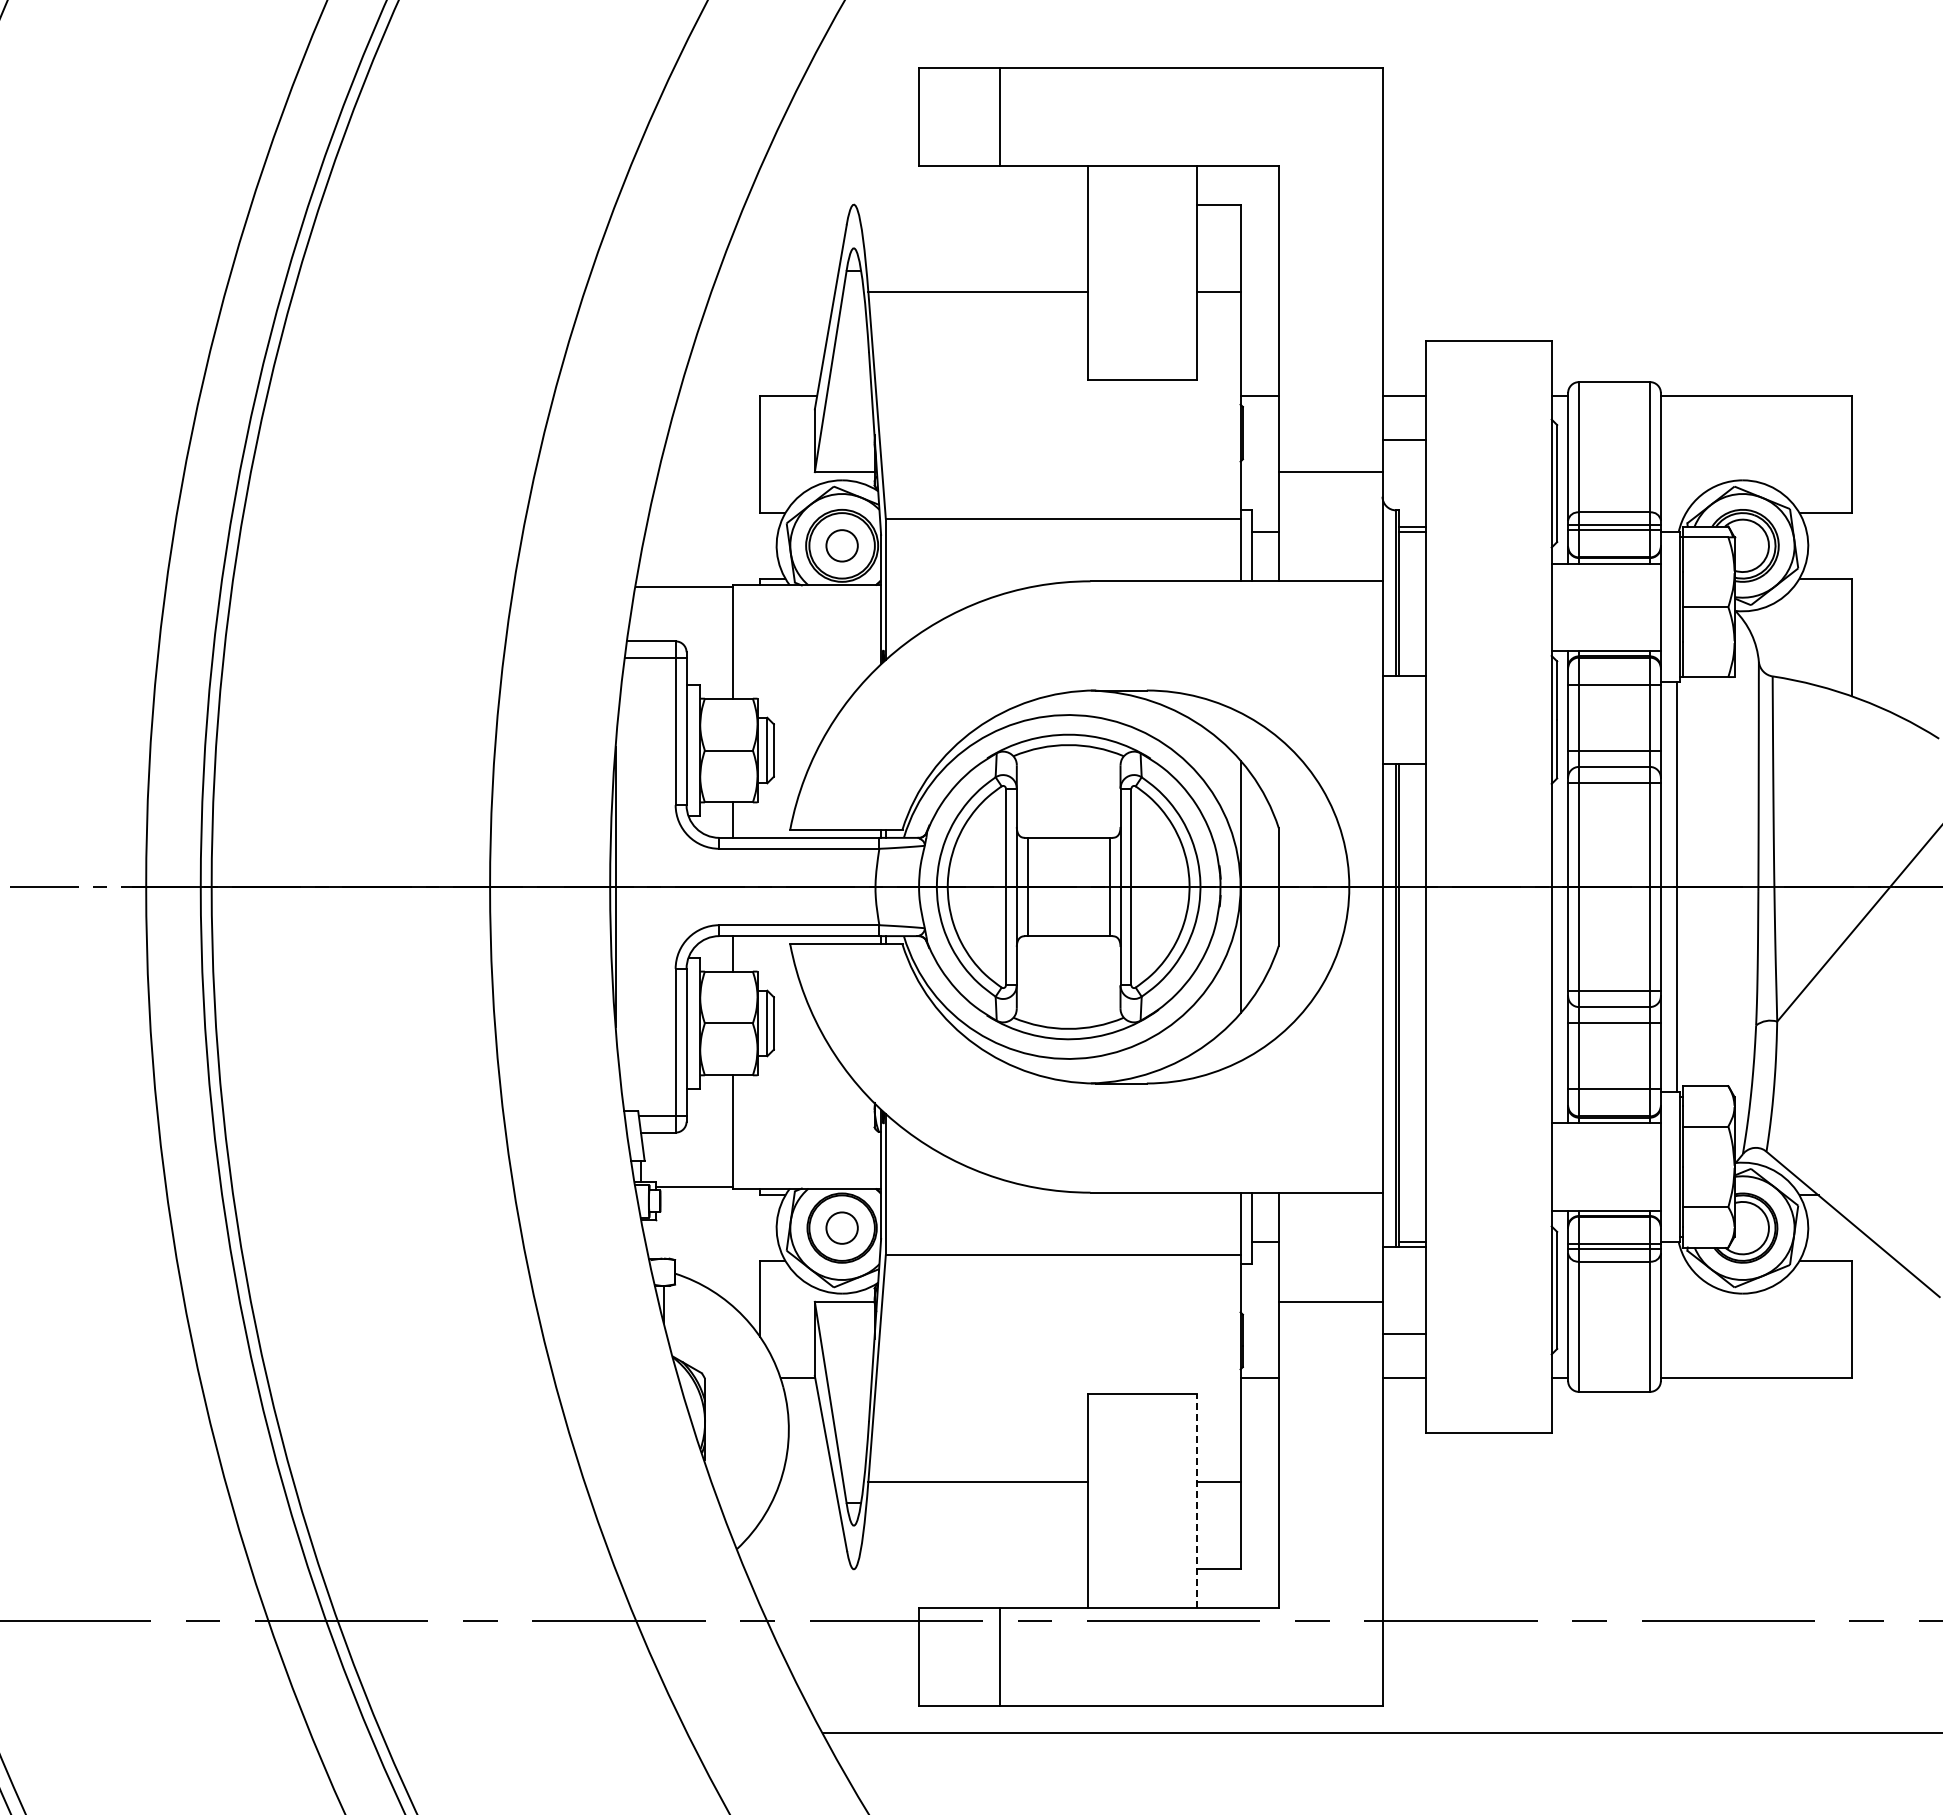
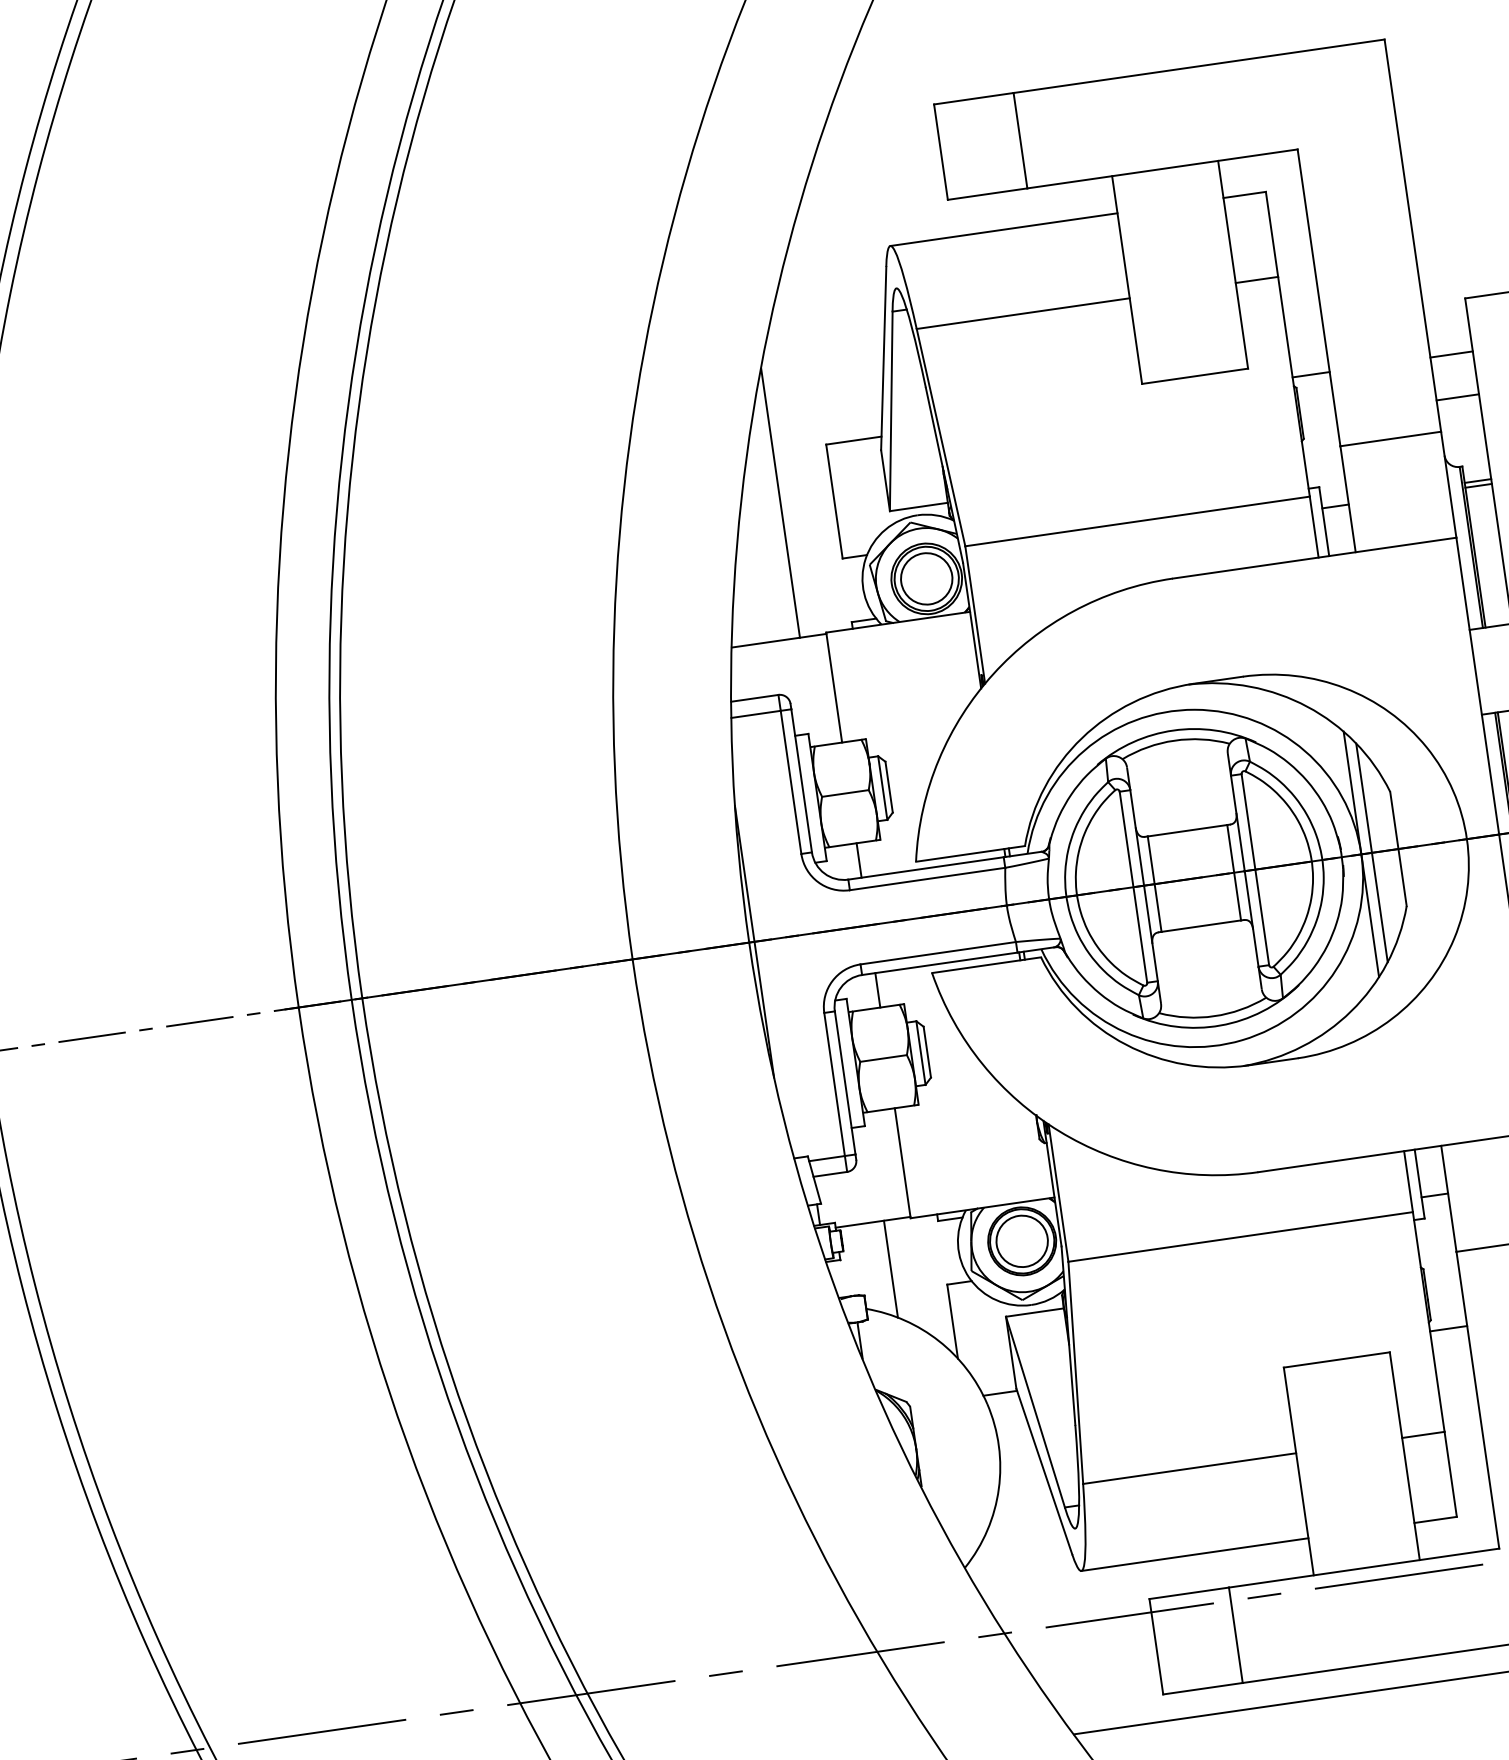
line: (970, 204) -> (1003, 229), added
line: (705, 448) -> (780, 503), added
circle: (841, 545) -> (926, 578), size x1.67
line: (1251, 886) -> (1371, 852), added
circle: (841, 1227) -> (1021, 1240), size x1.67
line: (705, 1236) -> (890, 1268), added
line: (1196, 1500) -> (1404, 1456), dashed -> solid
line: (970, 1569) -> (1194, 1554), added

